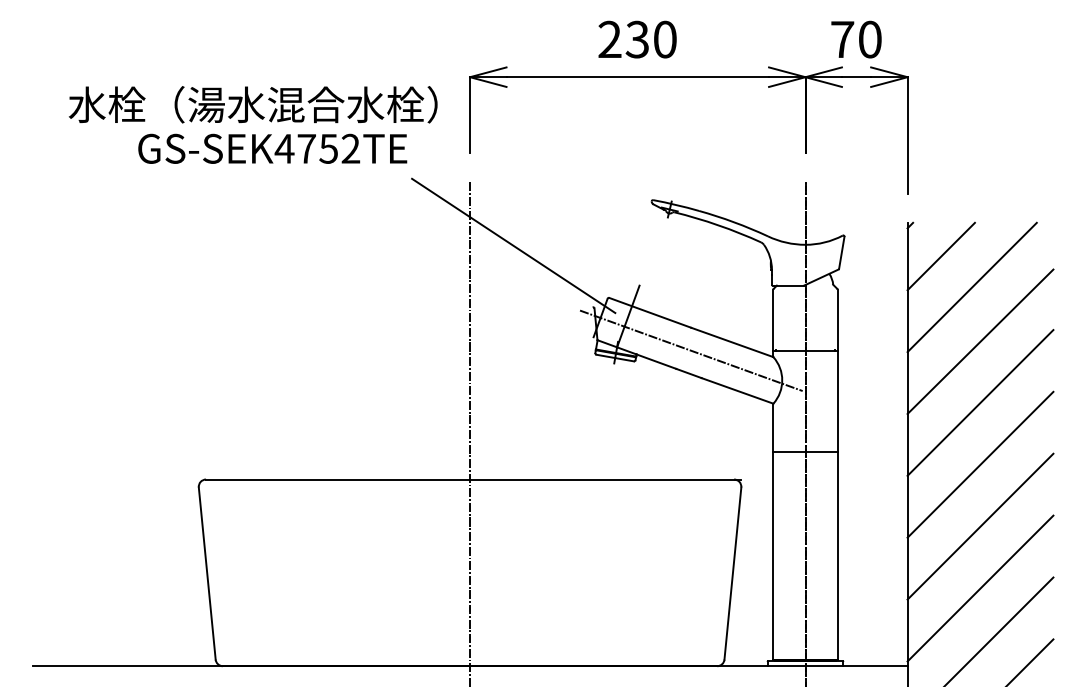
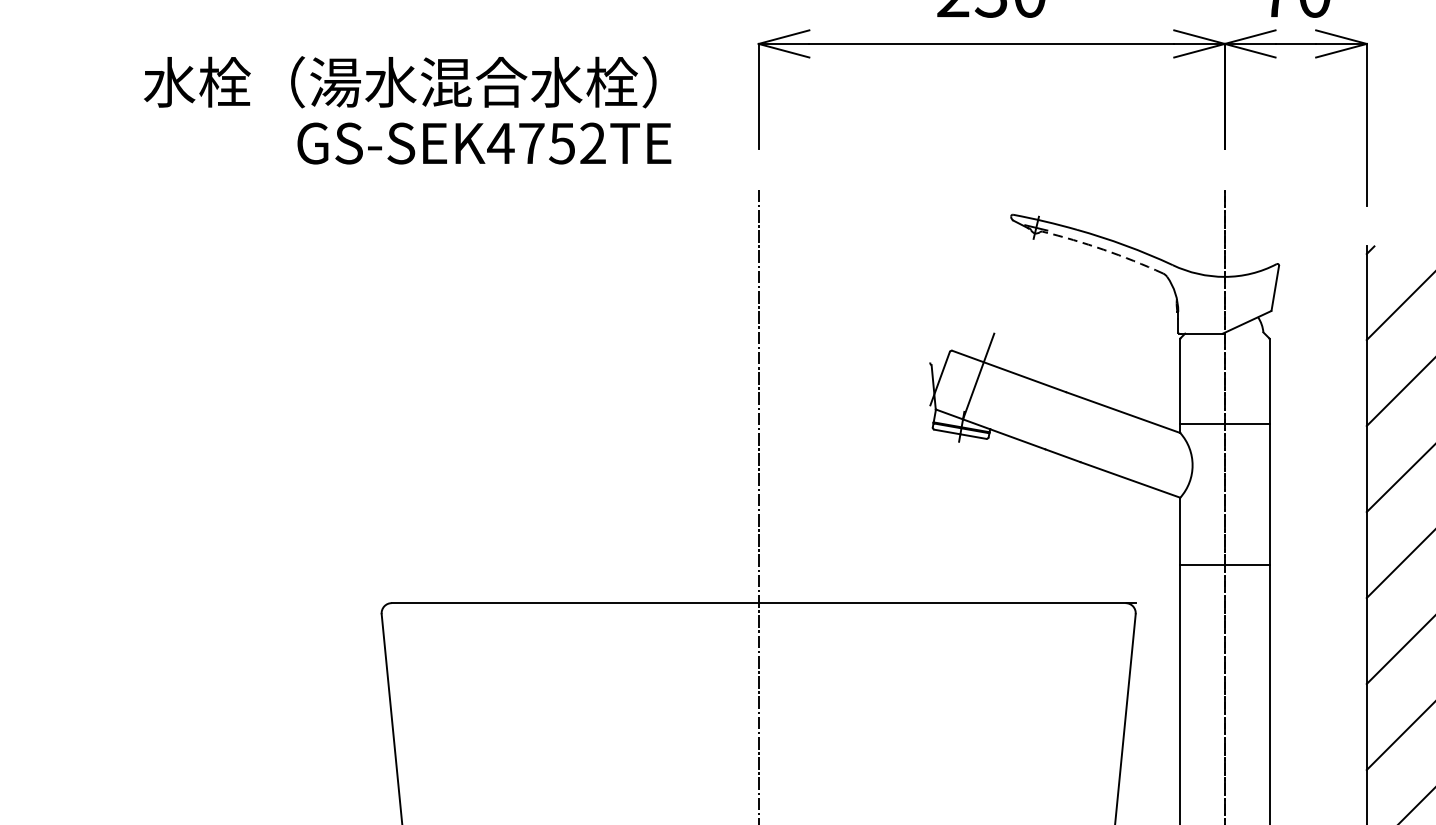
text: (252, 104) -> (399, 81), moved
arc: (718, 225) -> (1103, 250), solid -> dashed
line: (513, 245) -> (819, 277), removed
line: (691, 350) -> (1066, 423), removed

